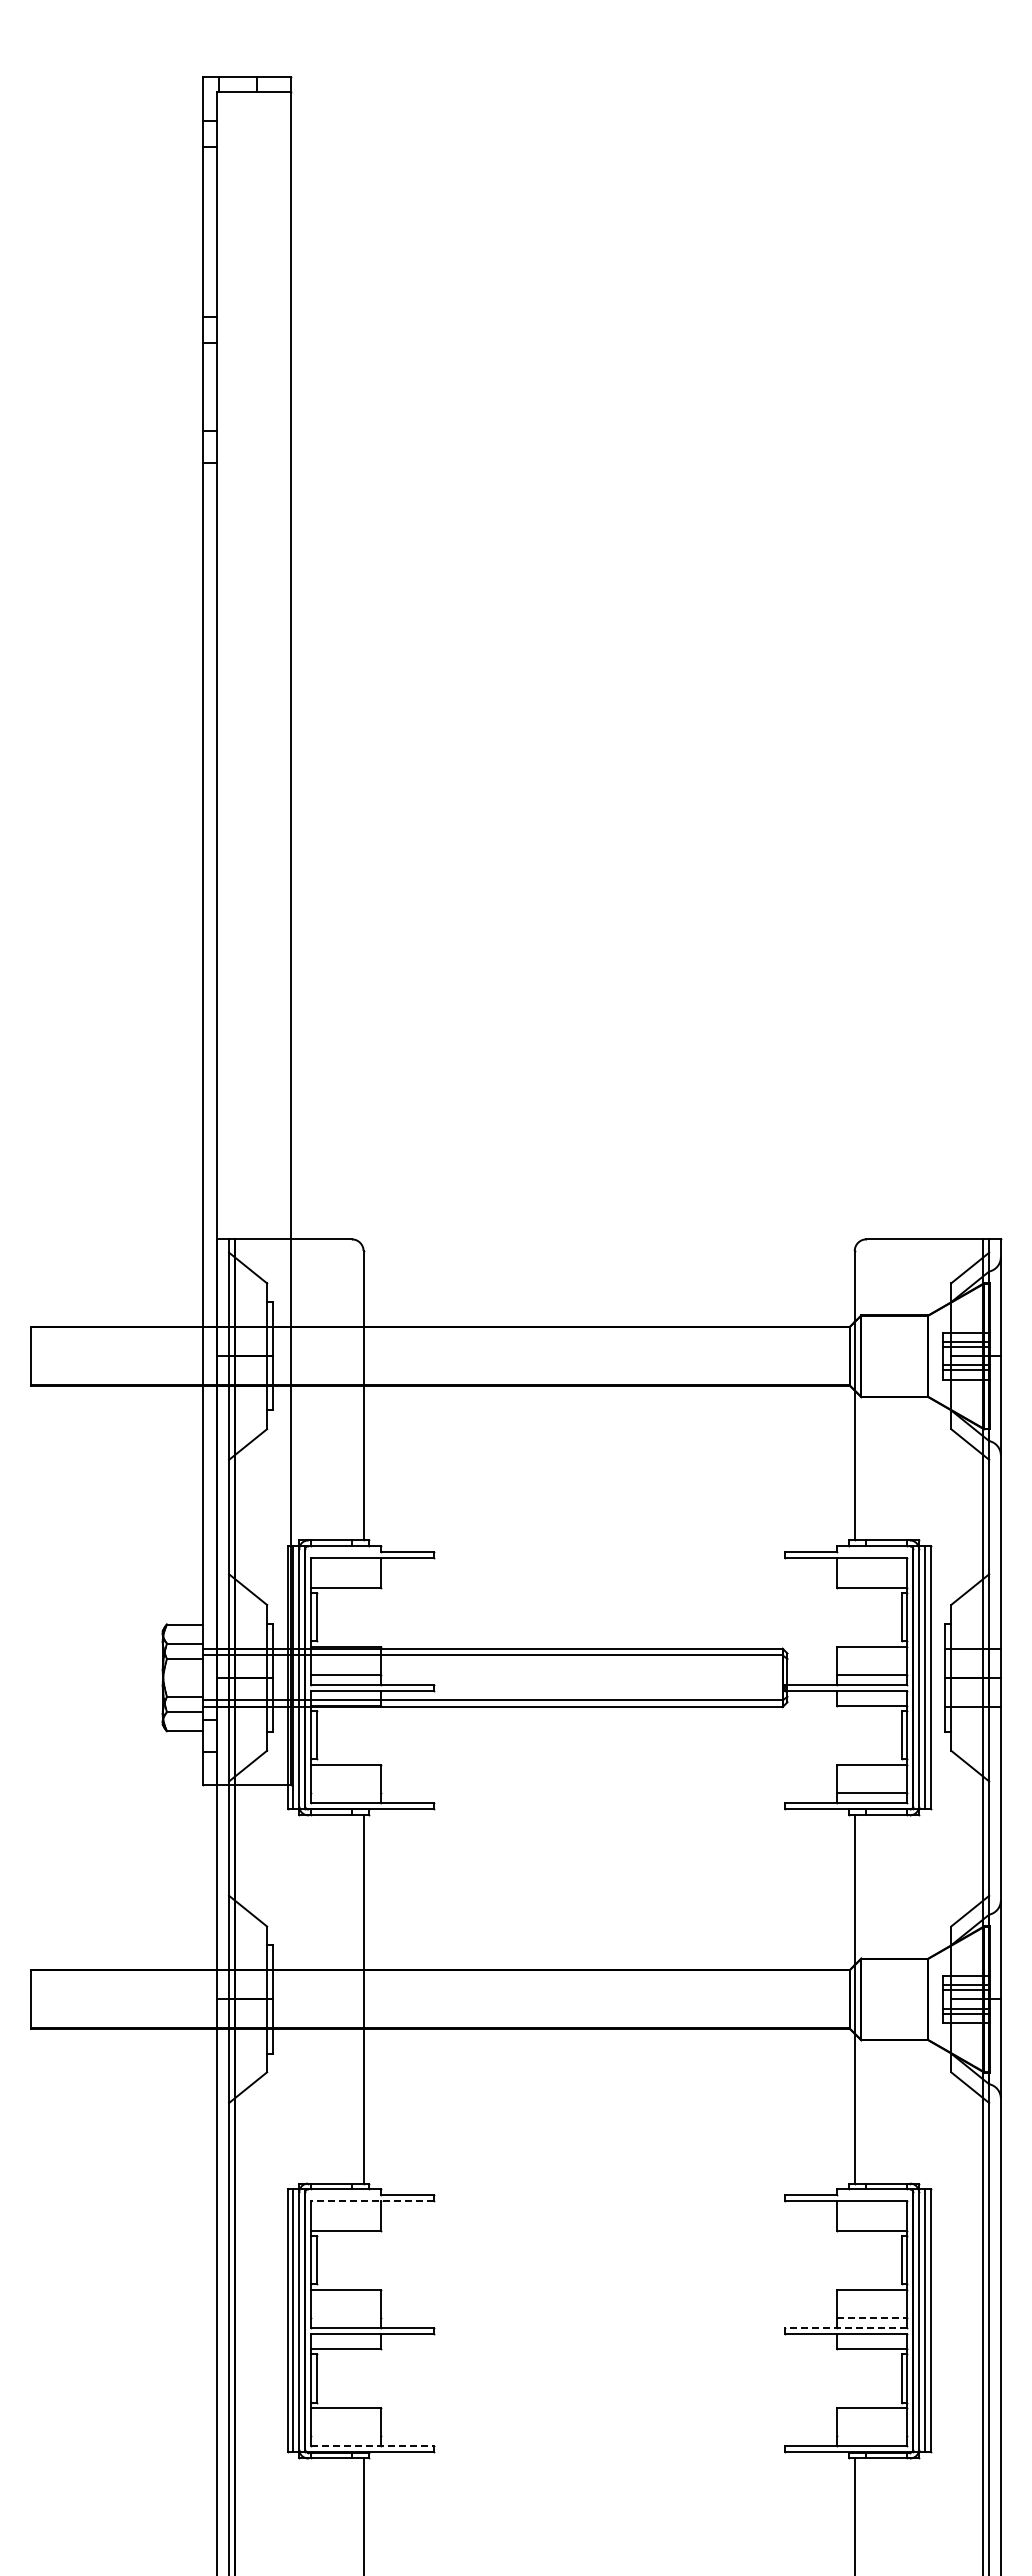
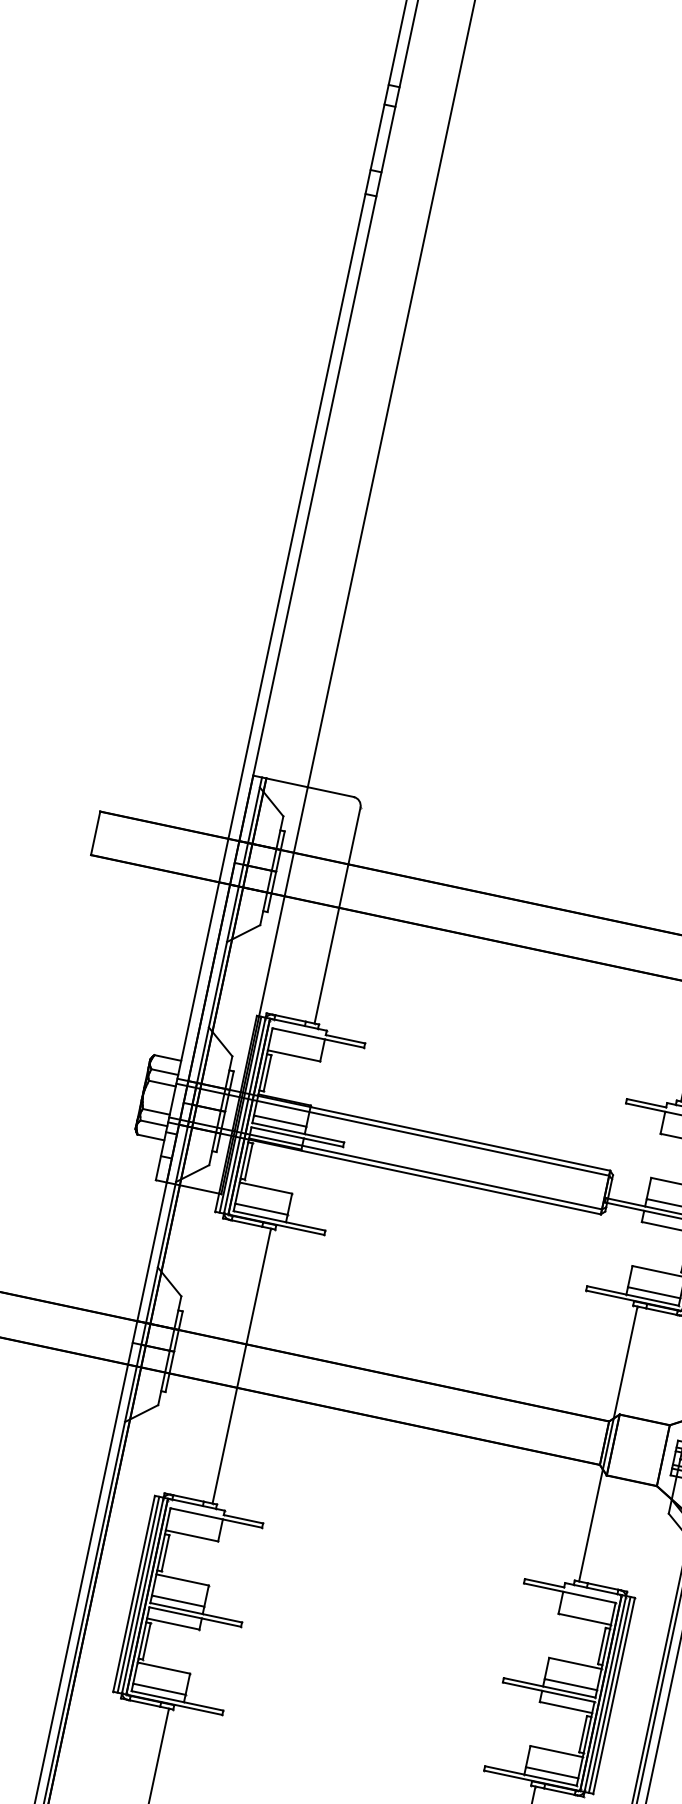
line: (345, 1793) -> (260, 1209), added
line: (371, 2201) -> (215, 1518), dashed -> solid
line: (345, 2318) -> (177, 1601), added
line: (872, 2318) -> (570, 1684), dashed -> solid
line: (845, 2328) -> (549, 1688), dashed -> solid
line: (345, 2436) -> (158, 1689), added
line: (872, 2436) -> (552, 1772), added
line: (372, 2446) -> (177, 1701), dashed -> solid

